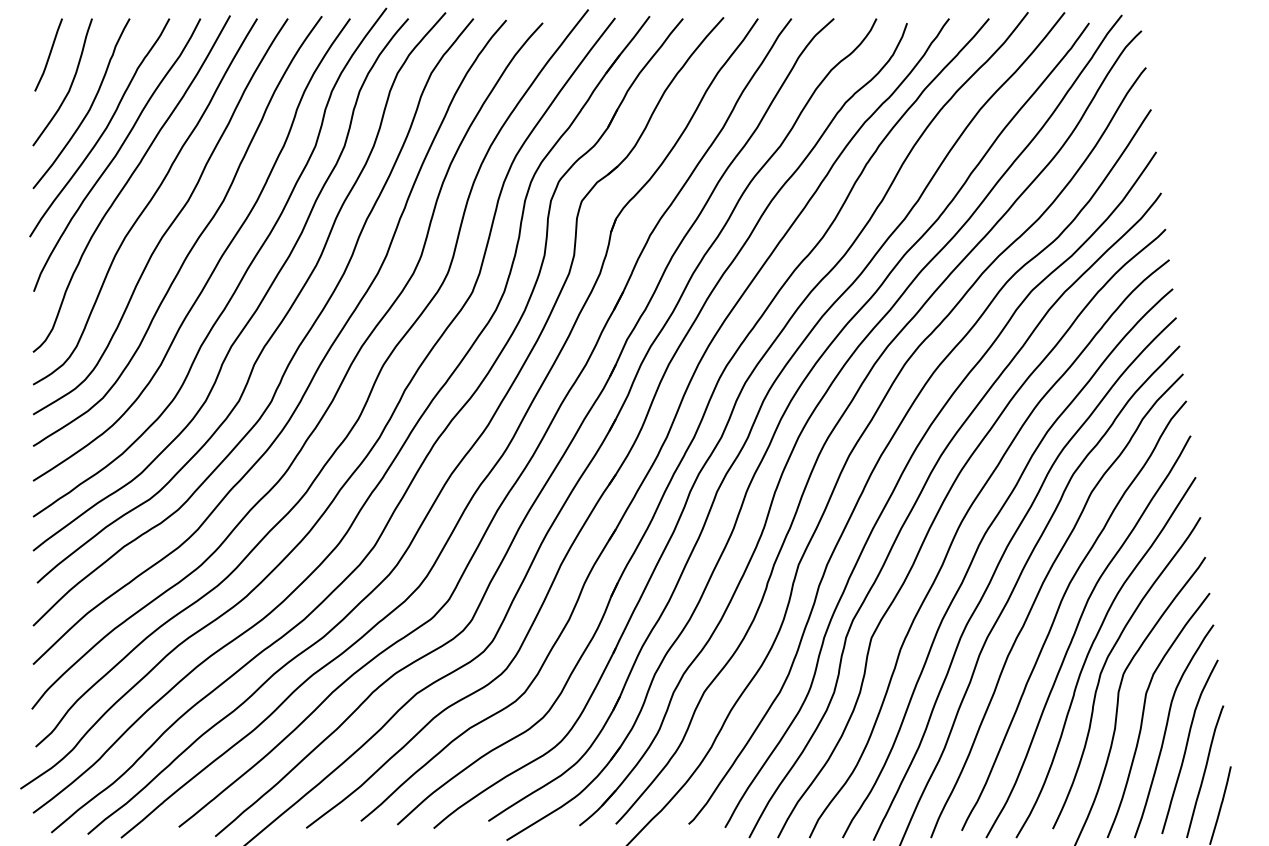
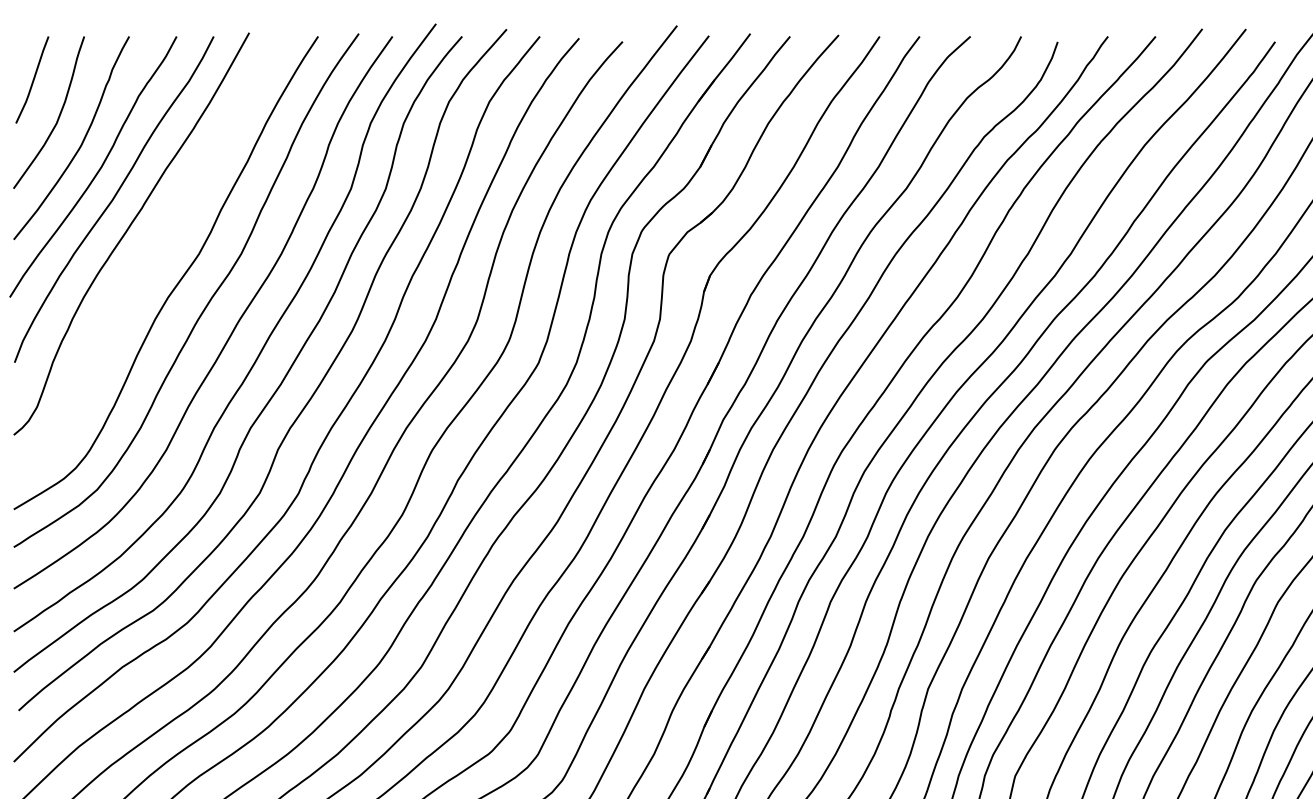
curve: (147, 203) -> (150, 257), removed

